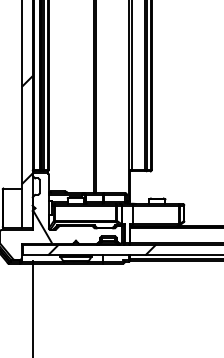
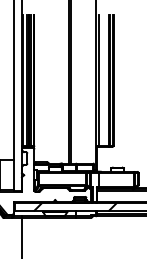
hatch: (26, 130) -> (17, 115), removed
hatch: (77, 226) -> (56, 189), removed

